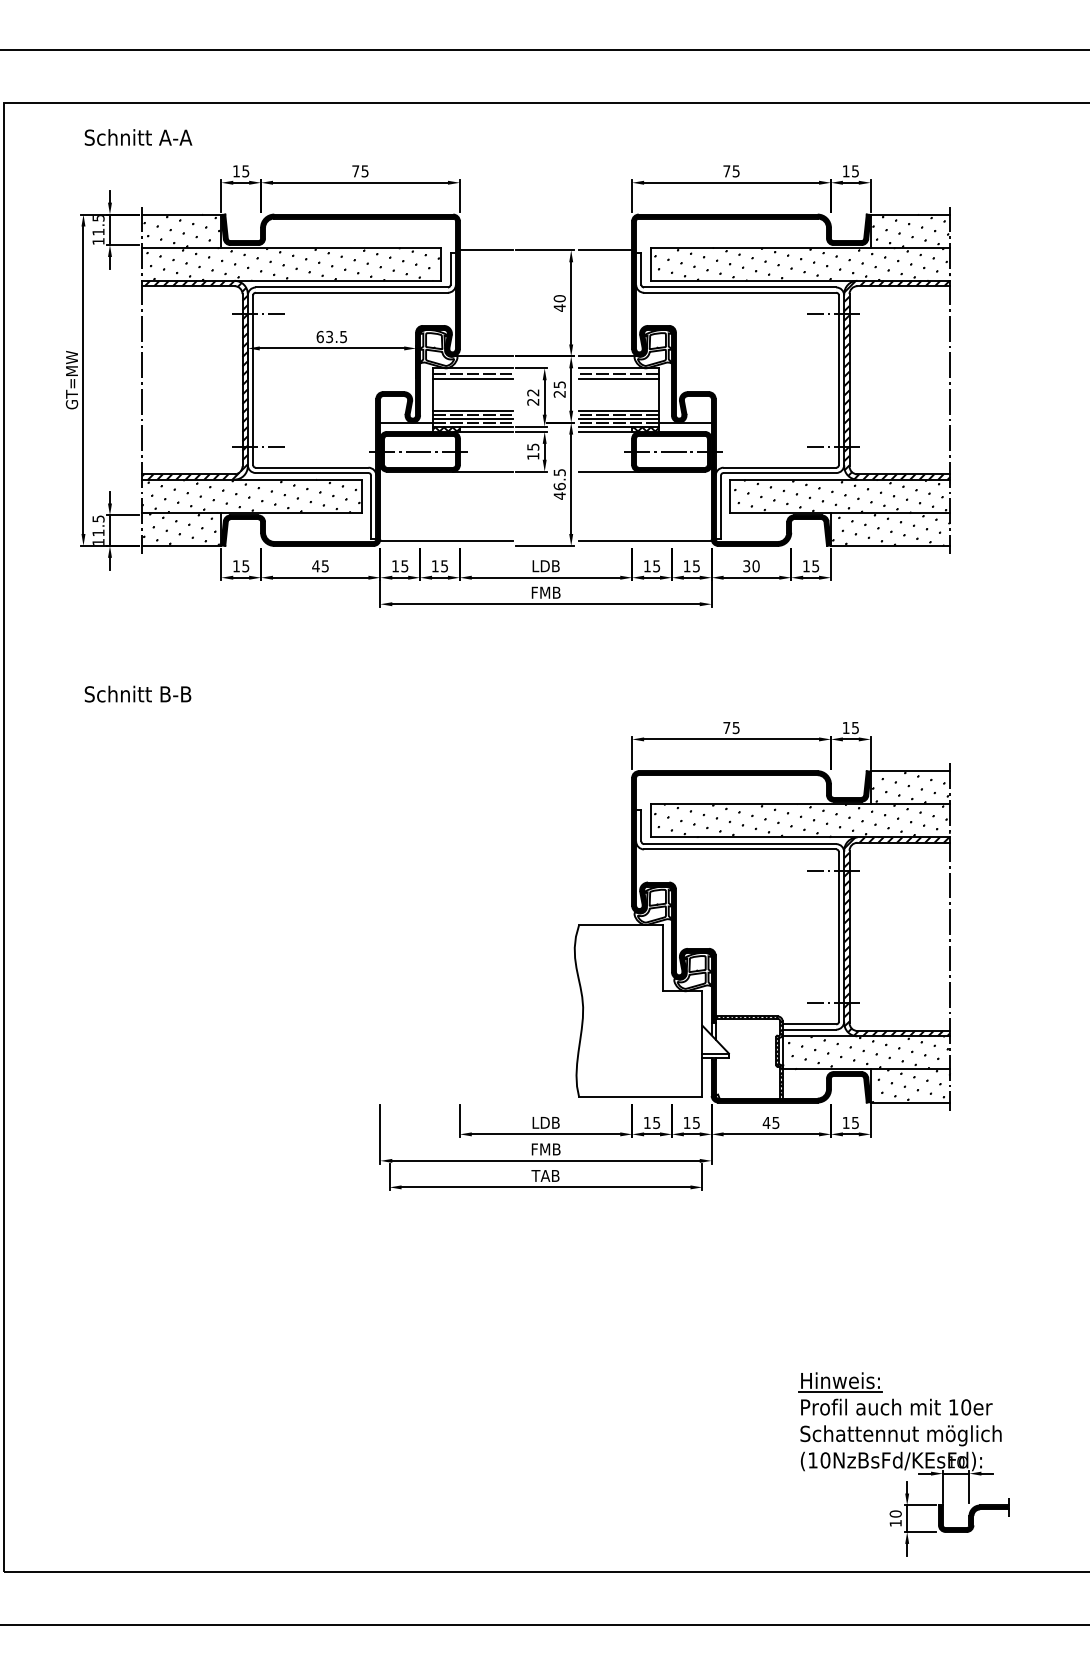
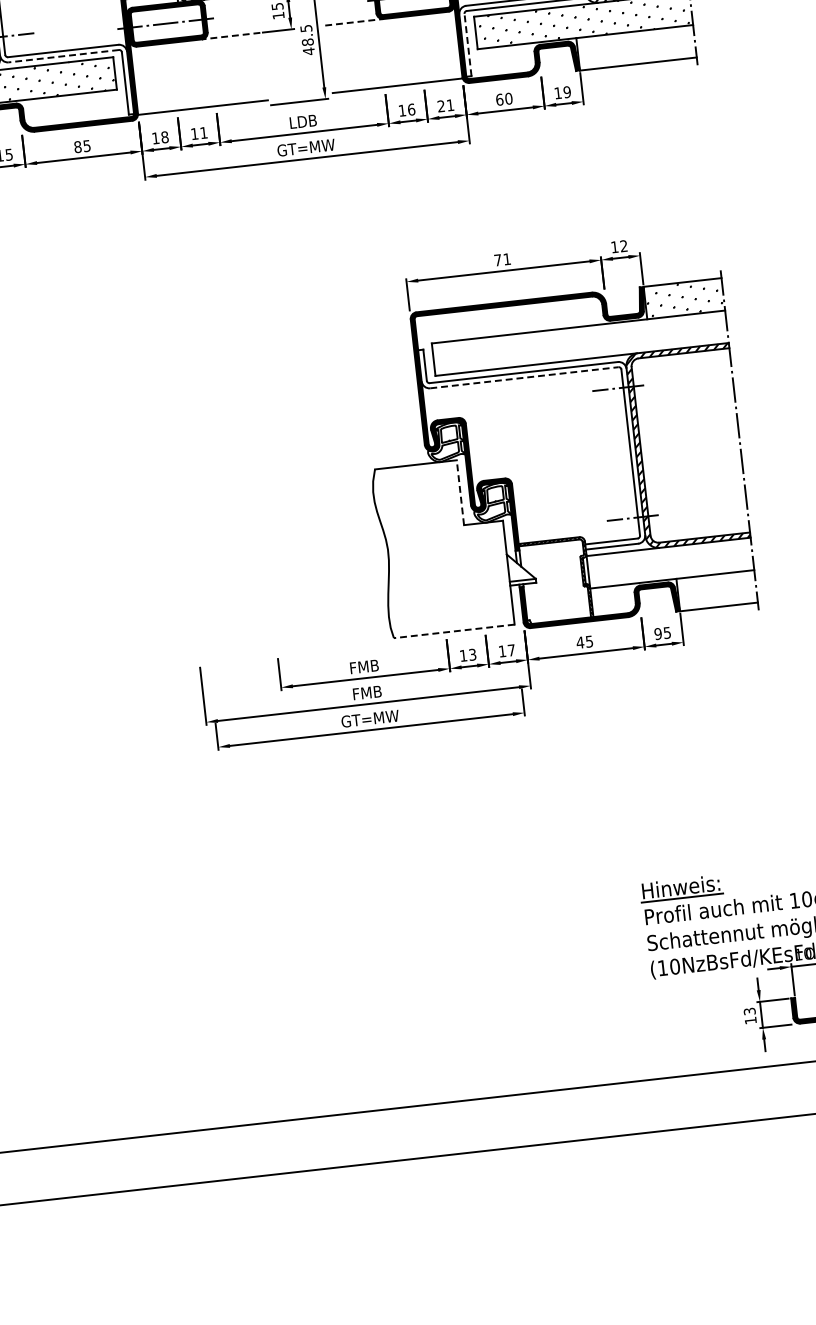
line: (483, 471) -> (231, 35), solid -> dashed
line: (608, 471) -> (353, 22), solid -> dashed
line: (311, 473) -> (63, 56), solid -> dashed
text: (559, 486) -> (307, 42), 46.5 -> 48.5
line: (720, 507) -> (467, 45), solid -> dashed
hatch: (891, 528) -> (637, 46), removed
text: (315, 566) -> (77, 147), 45 -> 85
text: (404, 566) -> (164, 137), 15 -> 18
text: (444, 566) -> (203, 133), 15 -> 11
text: (656, 566) -> (411, 109), 15 -> 16
text: (691, 566) -> (445, 106), 15 -> 21
text: (746, 566) -> (499, 100), 30 -> 60
text: (815, 566) -> (567, 92), 15 -> 19
text: (545, 592) -> (305, 147), FMB -> GT=MW
text: (855, 727) -> (623, 245), 15 -> 12
text: (735, 728) -> (506, 259), 75 -> 71
hatch: (802, 820) -> (582, 342), removed
line: (740, 849) -> (524, 377), solid -> dashed
line: (662, 957) -> (460, 492), solid -> dashed
hatch: (865, 1052) -> (669, 562), removed
hatch: (911, 1085) -> (718, 590), removed
line: (640, 1097) -> (454, 631), solid -> dashed
text: (545, 1122) -> (363, 666), LDB -> FMB
text: (656, 1122) -> (472, 654), 15 -> 13
text: (845, 1122) -> (657, 633), 15 -> 95
text: (696, 1123) -> (511, 650), 15 -> 17
text: (545, 1175) -> (369, 718), TAB -> GT=MW
text: (895, 1513) -> (749, 1011), 10 -> 13

